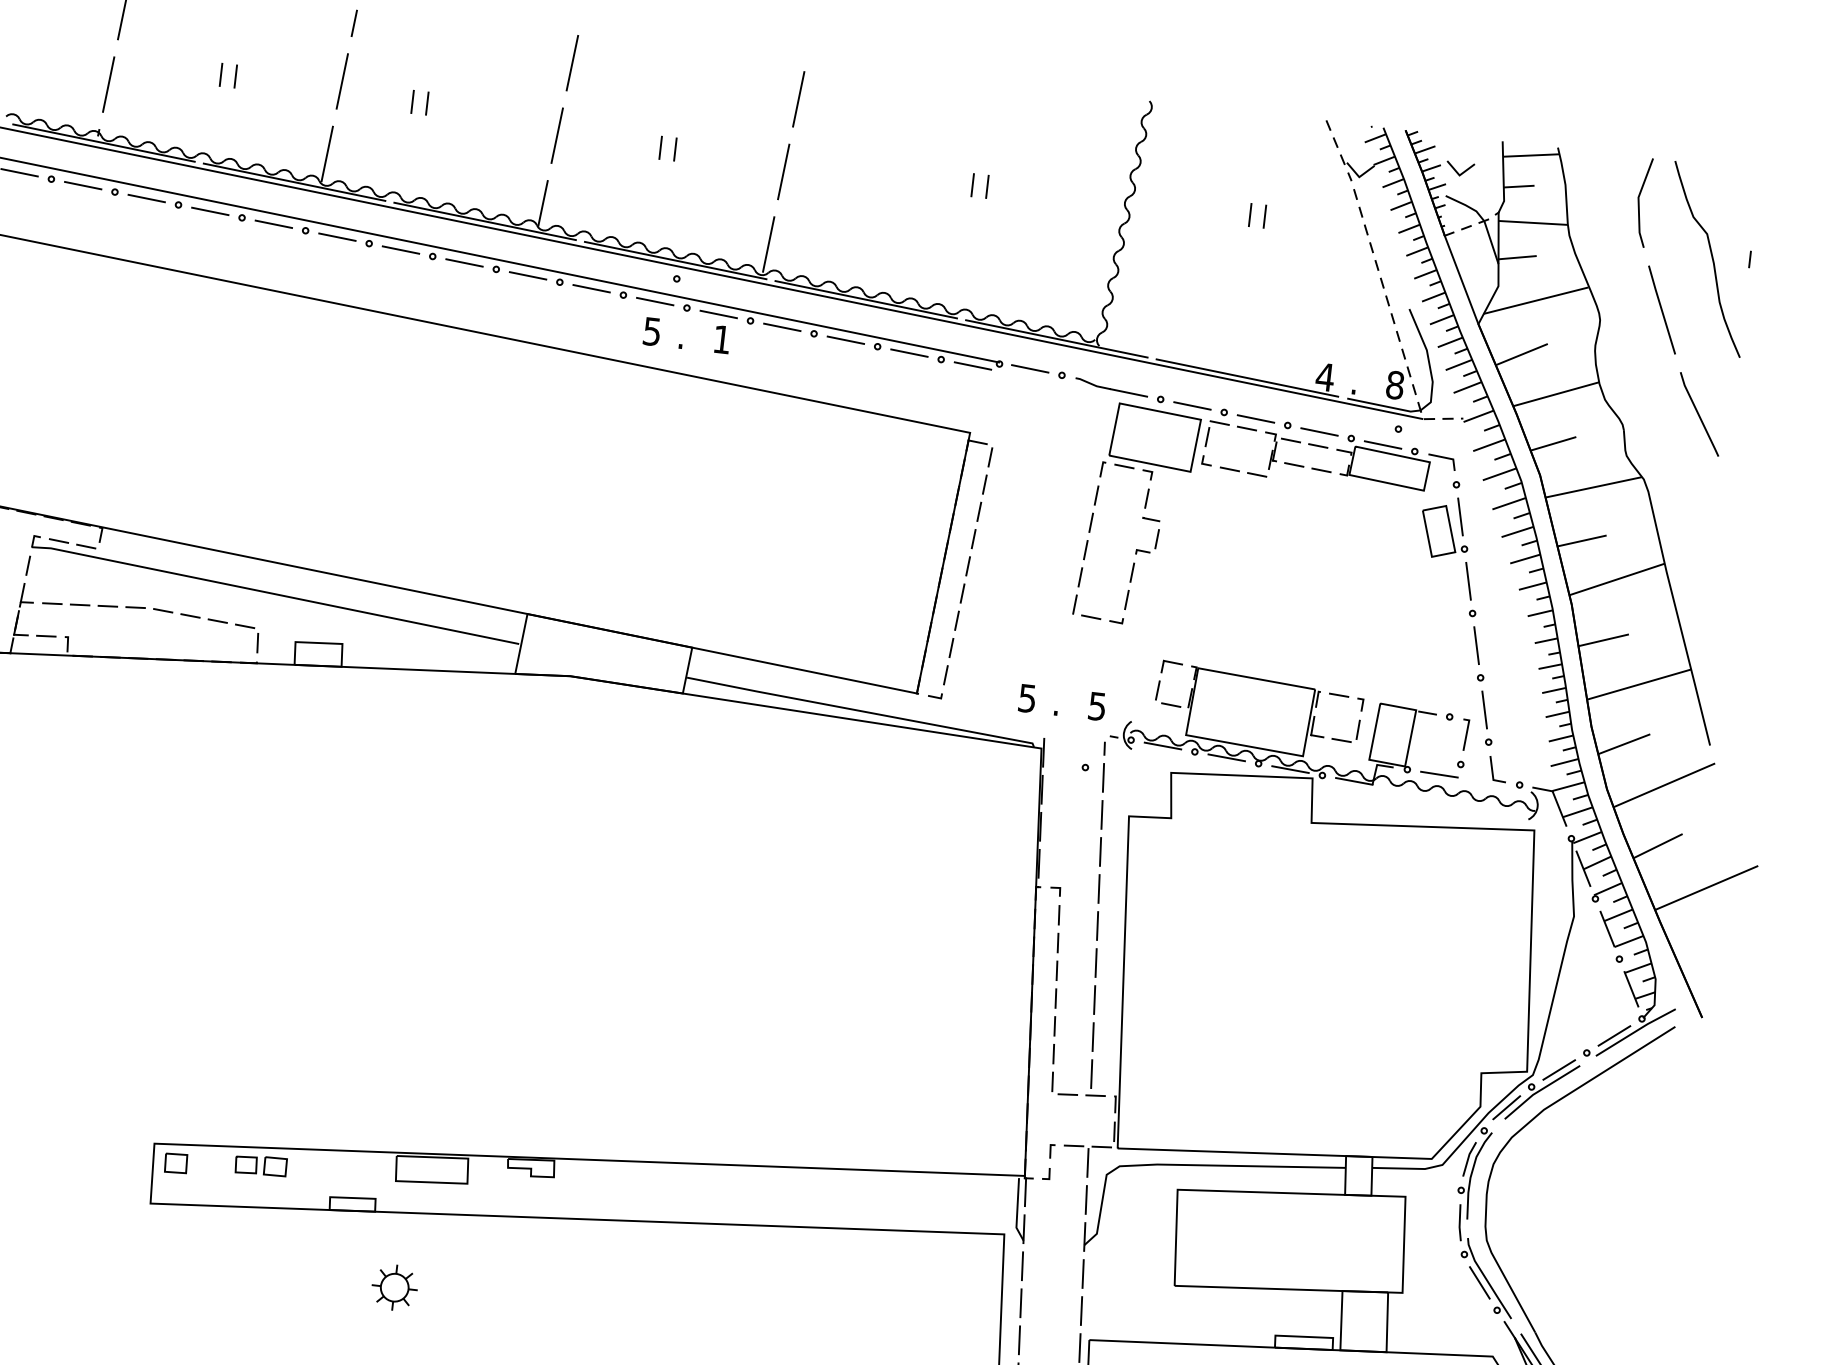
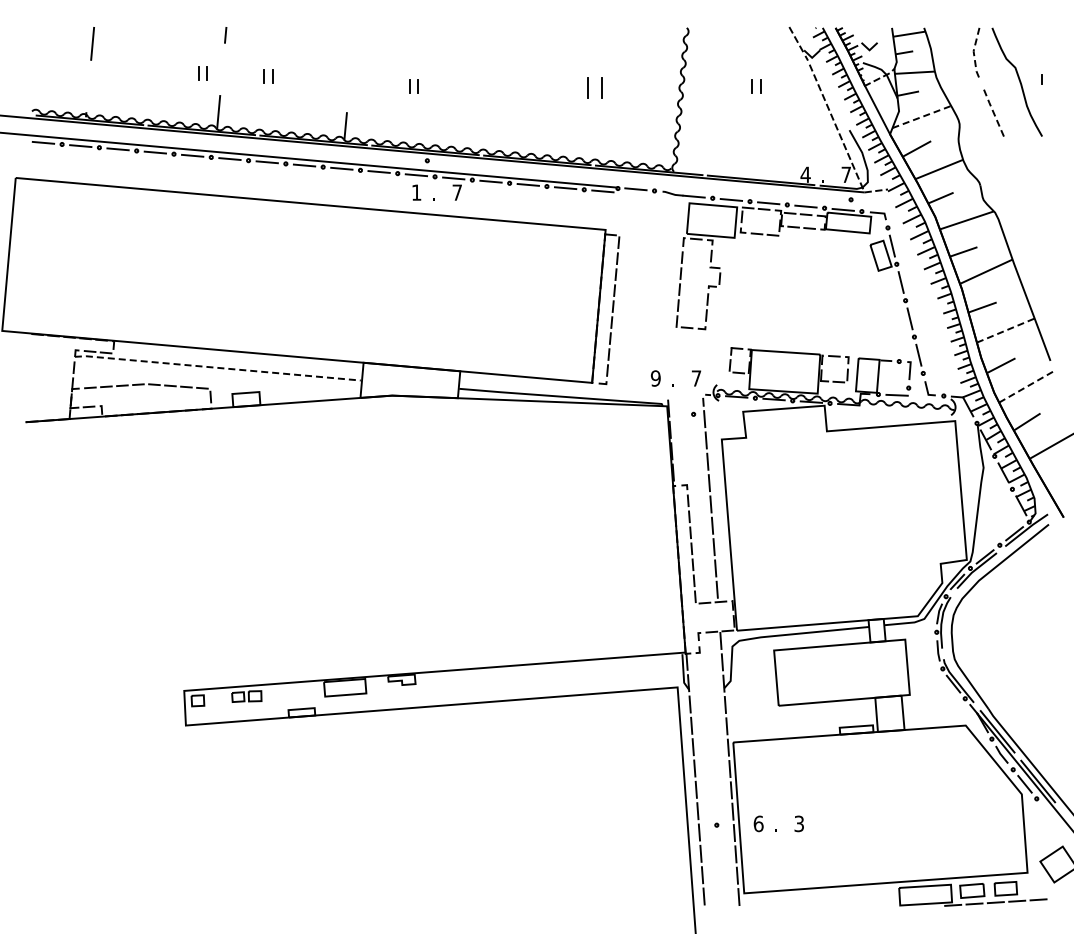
line: (570, 62) -> (352, 43), removed
part: (227, 75) -> (202, 73), moved
line: (342, 81) -> (222, 69), removed
line: (108, 84) -> (88, 86), removed
line: (798, 98) -> (485, 49), removed
line: (555, 135) -> (348, 86), removed
line: (783, 171) -> (481, 92), removed
part: (978, 185) -> (594, 87), size x1.6
line: (1639, 203) -> (974, 54), solid -> dashed
line: (768, 245) -> (477, 135), removed
line: (1537, 299) -> (922, 116), solid -> dashed
line: (1662, 308) -> (994, 113), solid -> dashed
text: (651, 331) -> (416, 192), 5 -> 1
text: (720, 339) -> (456, 192), 1 -> 7
text: (1395, 384) -> (846, 174), 8 -> 7
line: (1699, 414) -> (1022, 171), removed
line: (275, 593) -> (217, 367), solid -> dashed
line: (1640, 684) -> (1006, 330), solid -> dashed
text: (1026, 698) -> (655, 378), 5 -> 9
text: (1097, 706) -> (696, 378), 5 -> 7
line: (1663, 784) -> (1026, 386), solid -> dashed
part: (394, 1287) -> (331, 757), removed

